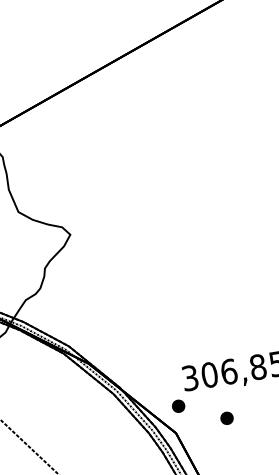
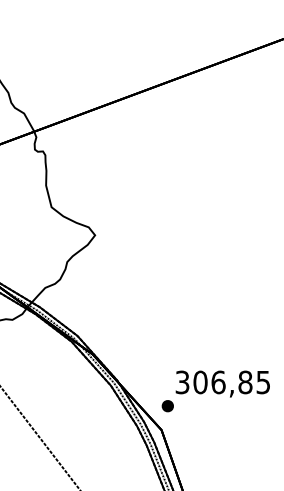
part: (226, 418) -> (209, 424), removed

